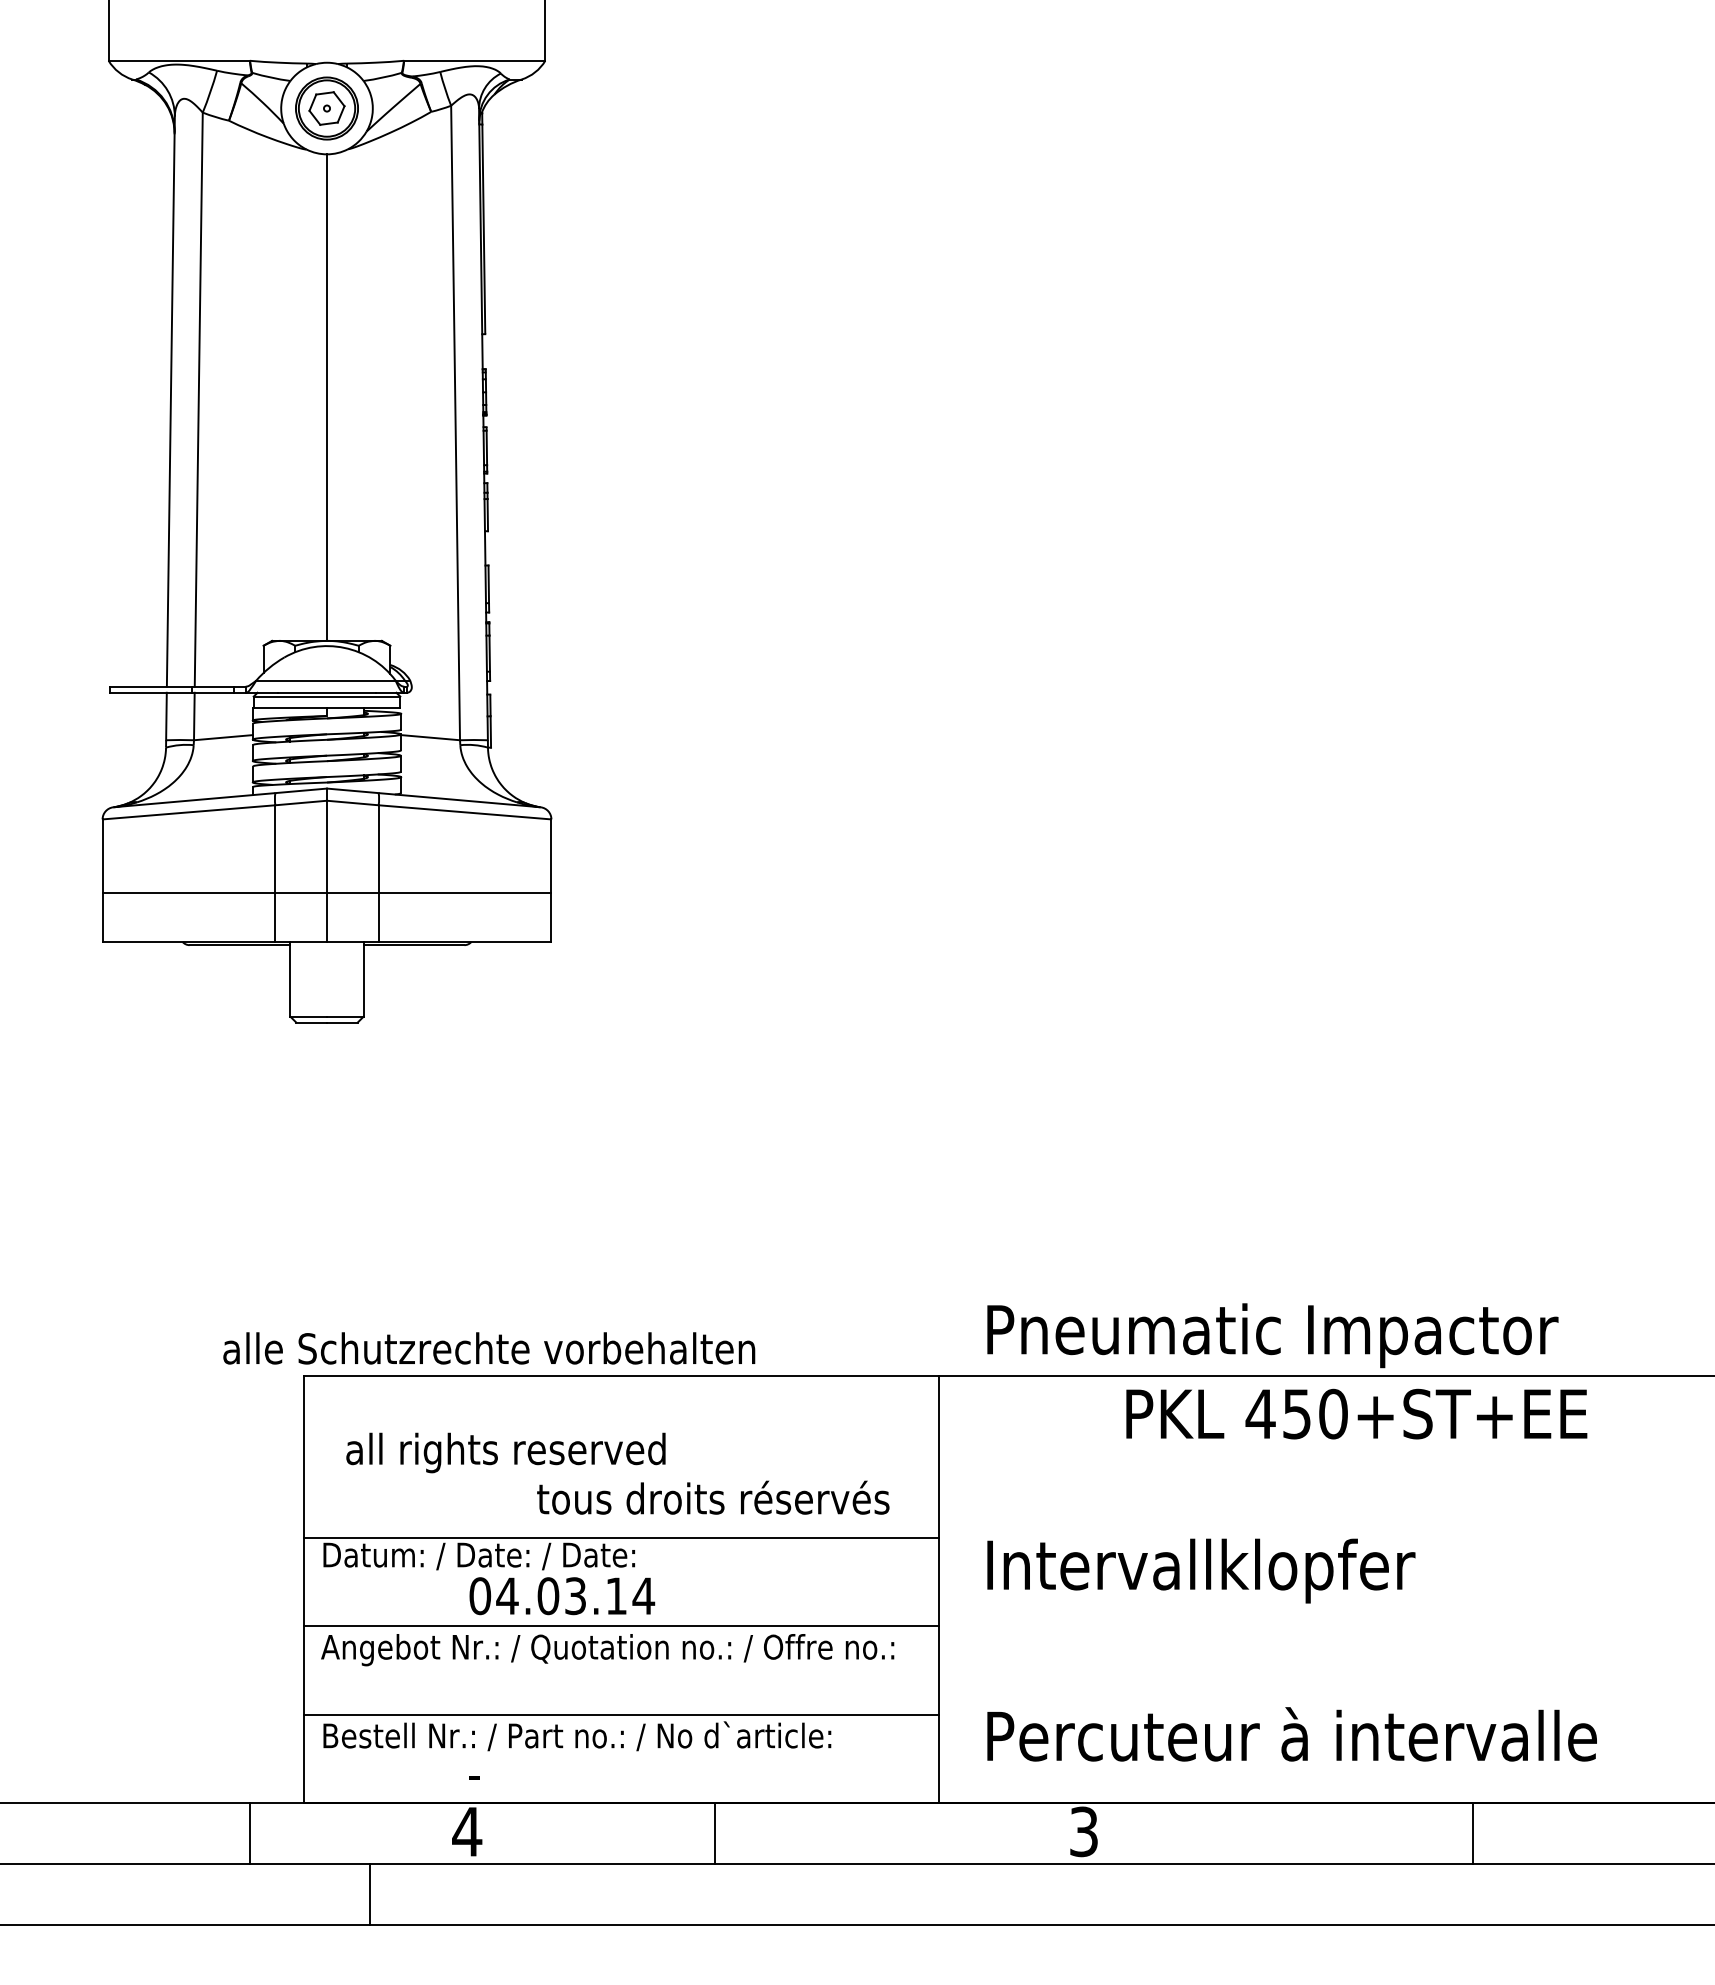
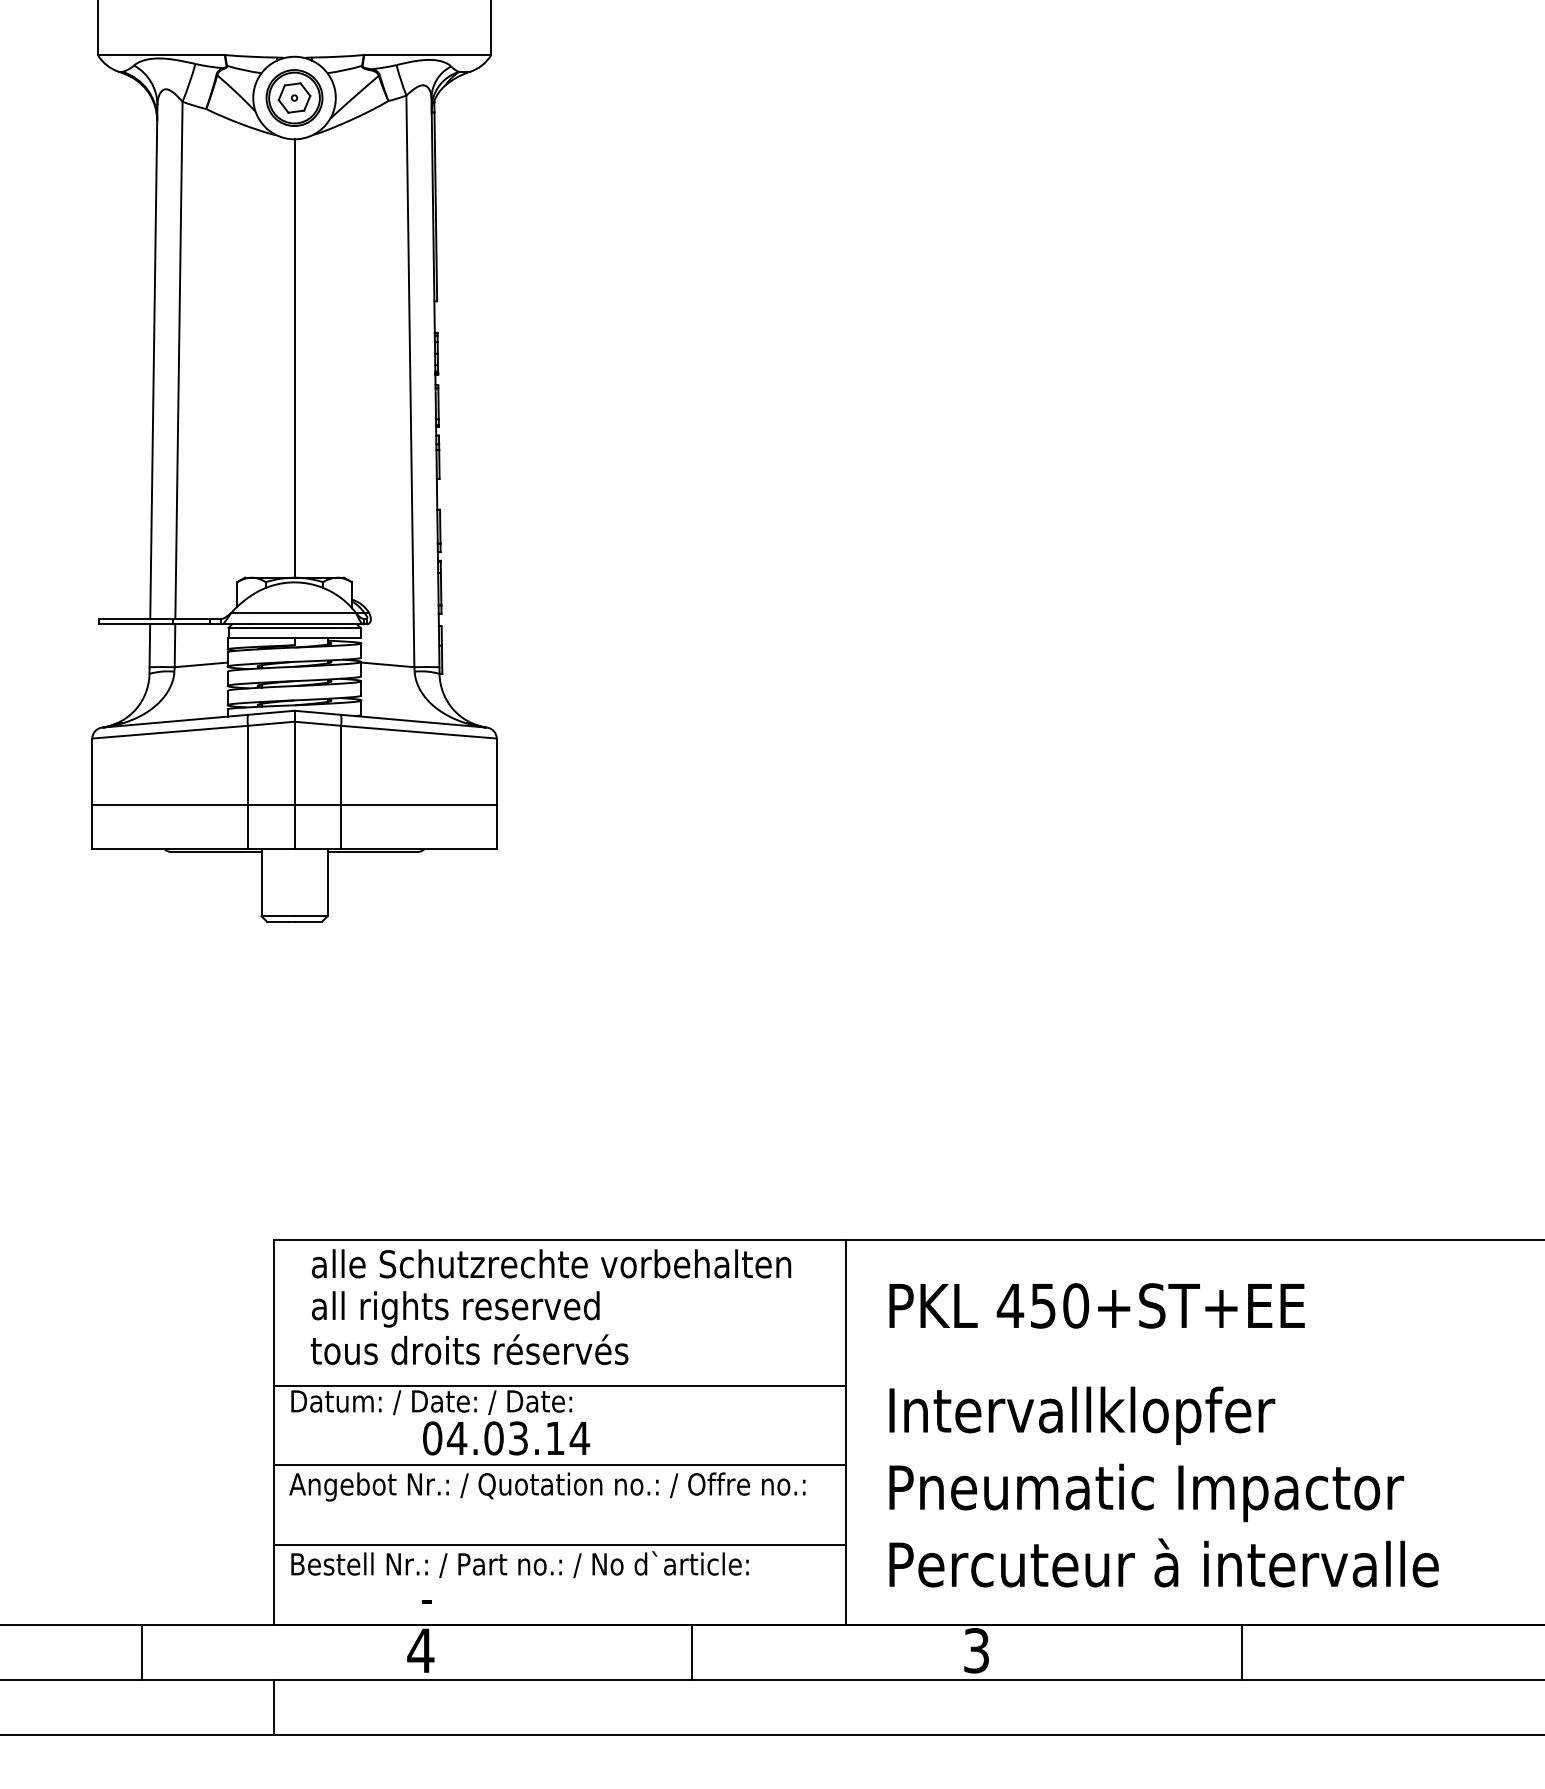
text: (1272, 1335) -> (1146, 1492), moved
text: (489, 1348) -> (551, 1263), moved
text: (1356, 1413) -> (1096, 1305), moved
text: (713, 1497) -> (469, 1349), moved
line: (250, 1833) -> (141, 1652), moved
line: (714, 1833) -> (691, 1652), moved
line: (1472, 1833) -> (1241, 1652), moved
line: (369, 1894) -> (273, 1707), moved

